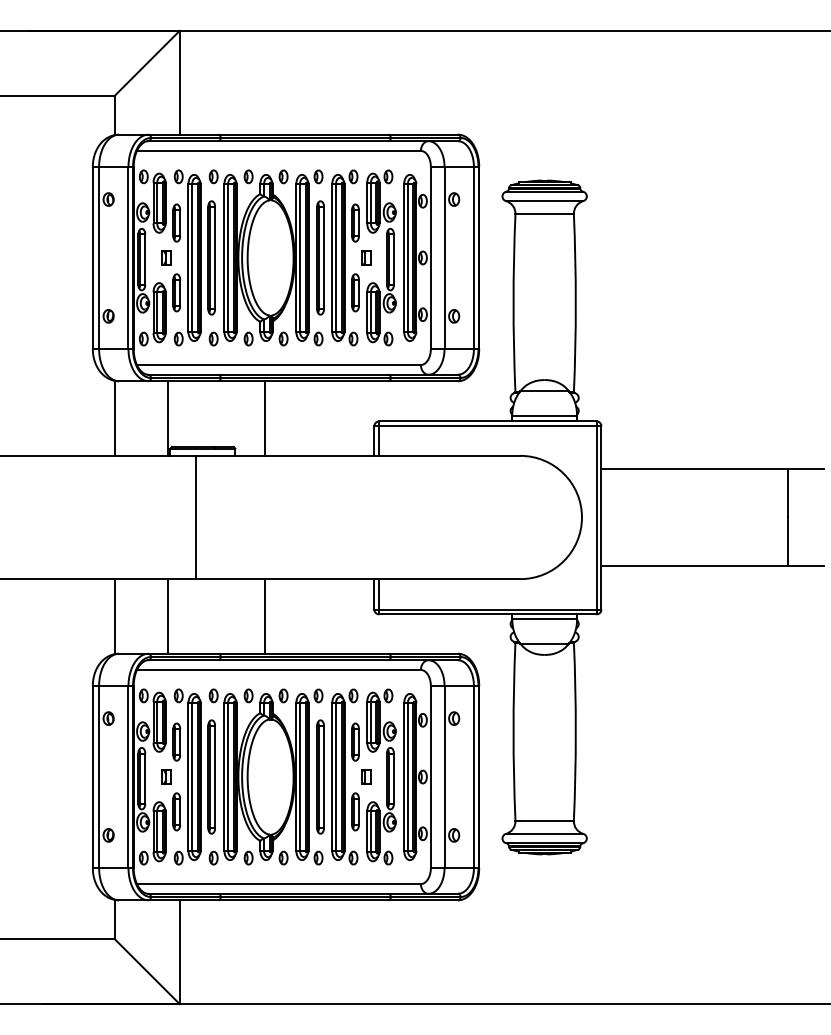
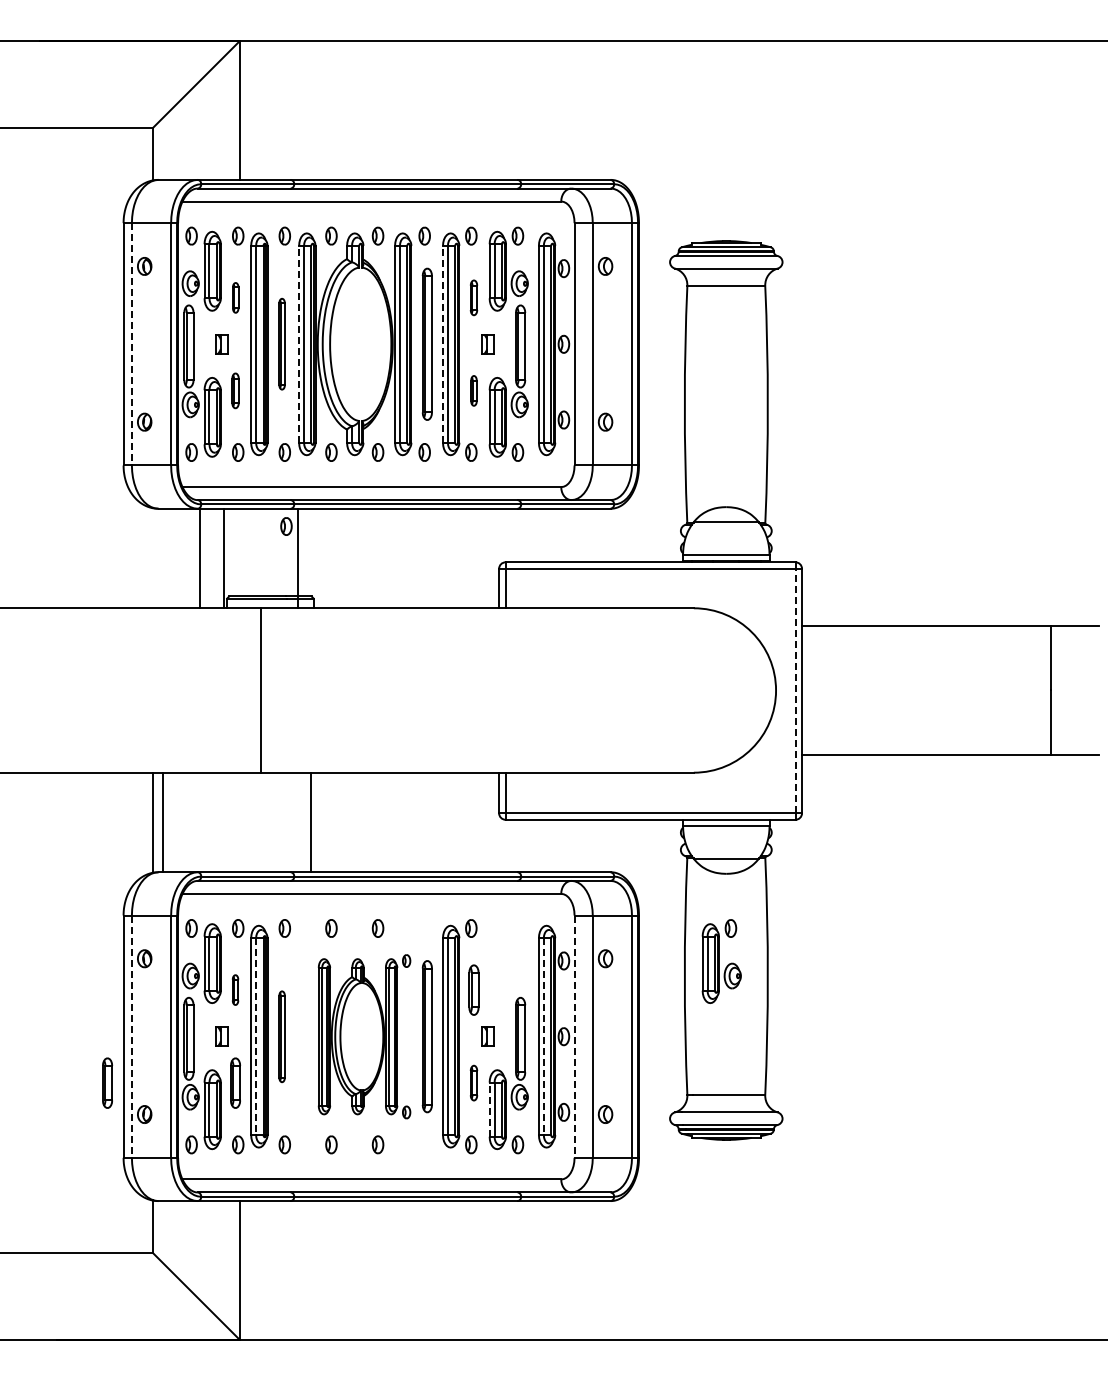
part: (176, 222) -> (235, 297), size x0.6
part: (355, 222) -> (473, 297), size x0.7
part: (211, 257) -> (281, 343), size x0.6
line: (224, 257) -> (299, 343), solid -> dashed
line: (332, 257) -> (443, 343), solid -> dashed
line: (98, 258) -> (131, 344), solid -> dashed
part: (176, 292) -> (235, 390), size x0.7
part: (355, 292) -> (473, 390), size x0.6
part: (214, 394) -> (286, 526), added
line: (114, 418) -> (199, 558), moved
line: (265, 418) -> (297, 558), moved
line: (596, 517) -> (795, 690), solid -> dashed
line: (167, 616) -> (162, 822), moved
line: (265, 616) -> (310, 822), moved
part: (381, 720) -> (721, 961), moved
part: (176, 741) -> (235, 989), size x0.6
part: (211, 776) -> (281, 1036), size x0.6
part: (273, 776) -> (364, 1036), size x0.7
line: (98, 777) -> (131, 1037), solid -> dashed
line: (192, 777) -> (256, 1037), solid -> dashed
line: (407, 777) -> (543, 1037), solid -> dashed
line: (430, 777) -> (574, 1037), solid -> dashed
part: (80, 811) -> (107, 1082), added
part: (355, 811) -> (473, 1082), size x0.7
line: (367, 831) -> (489, 1109), solid -> dashed

